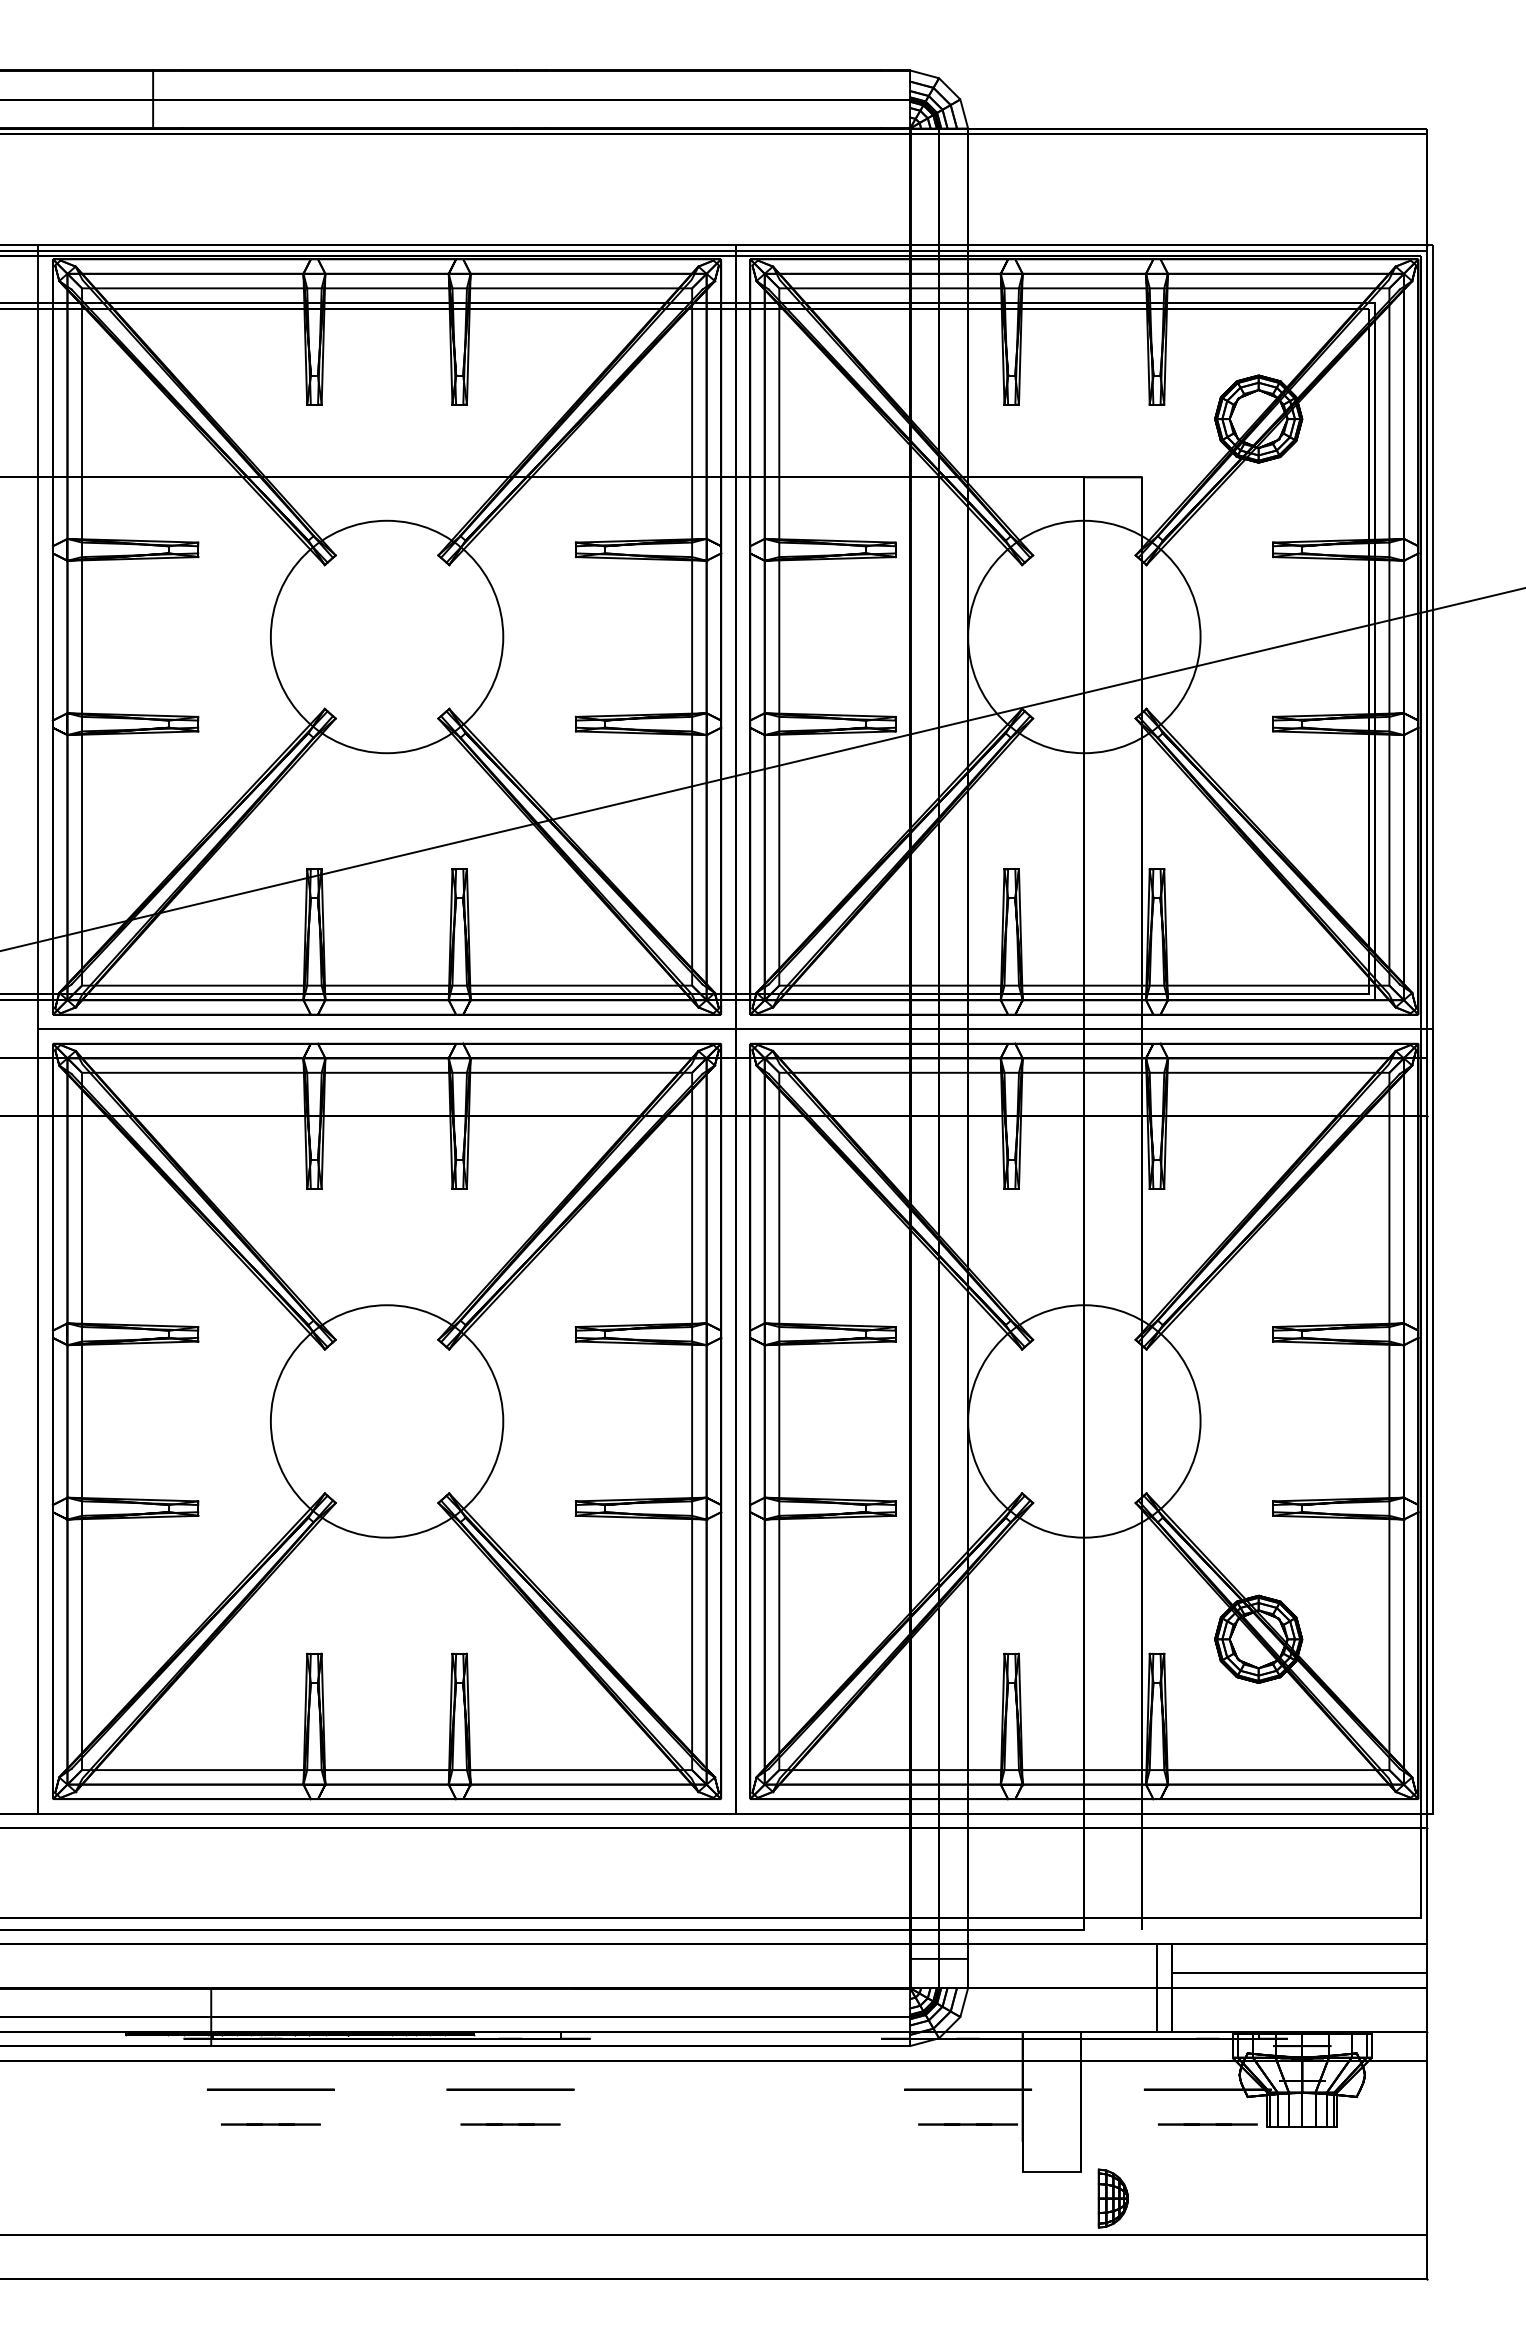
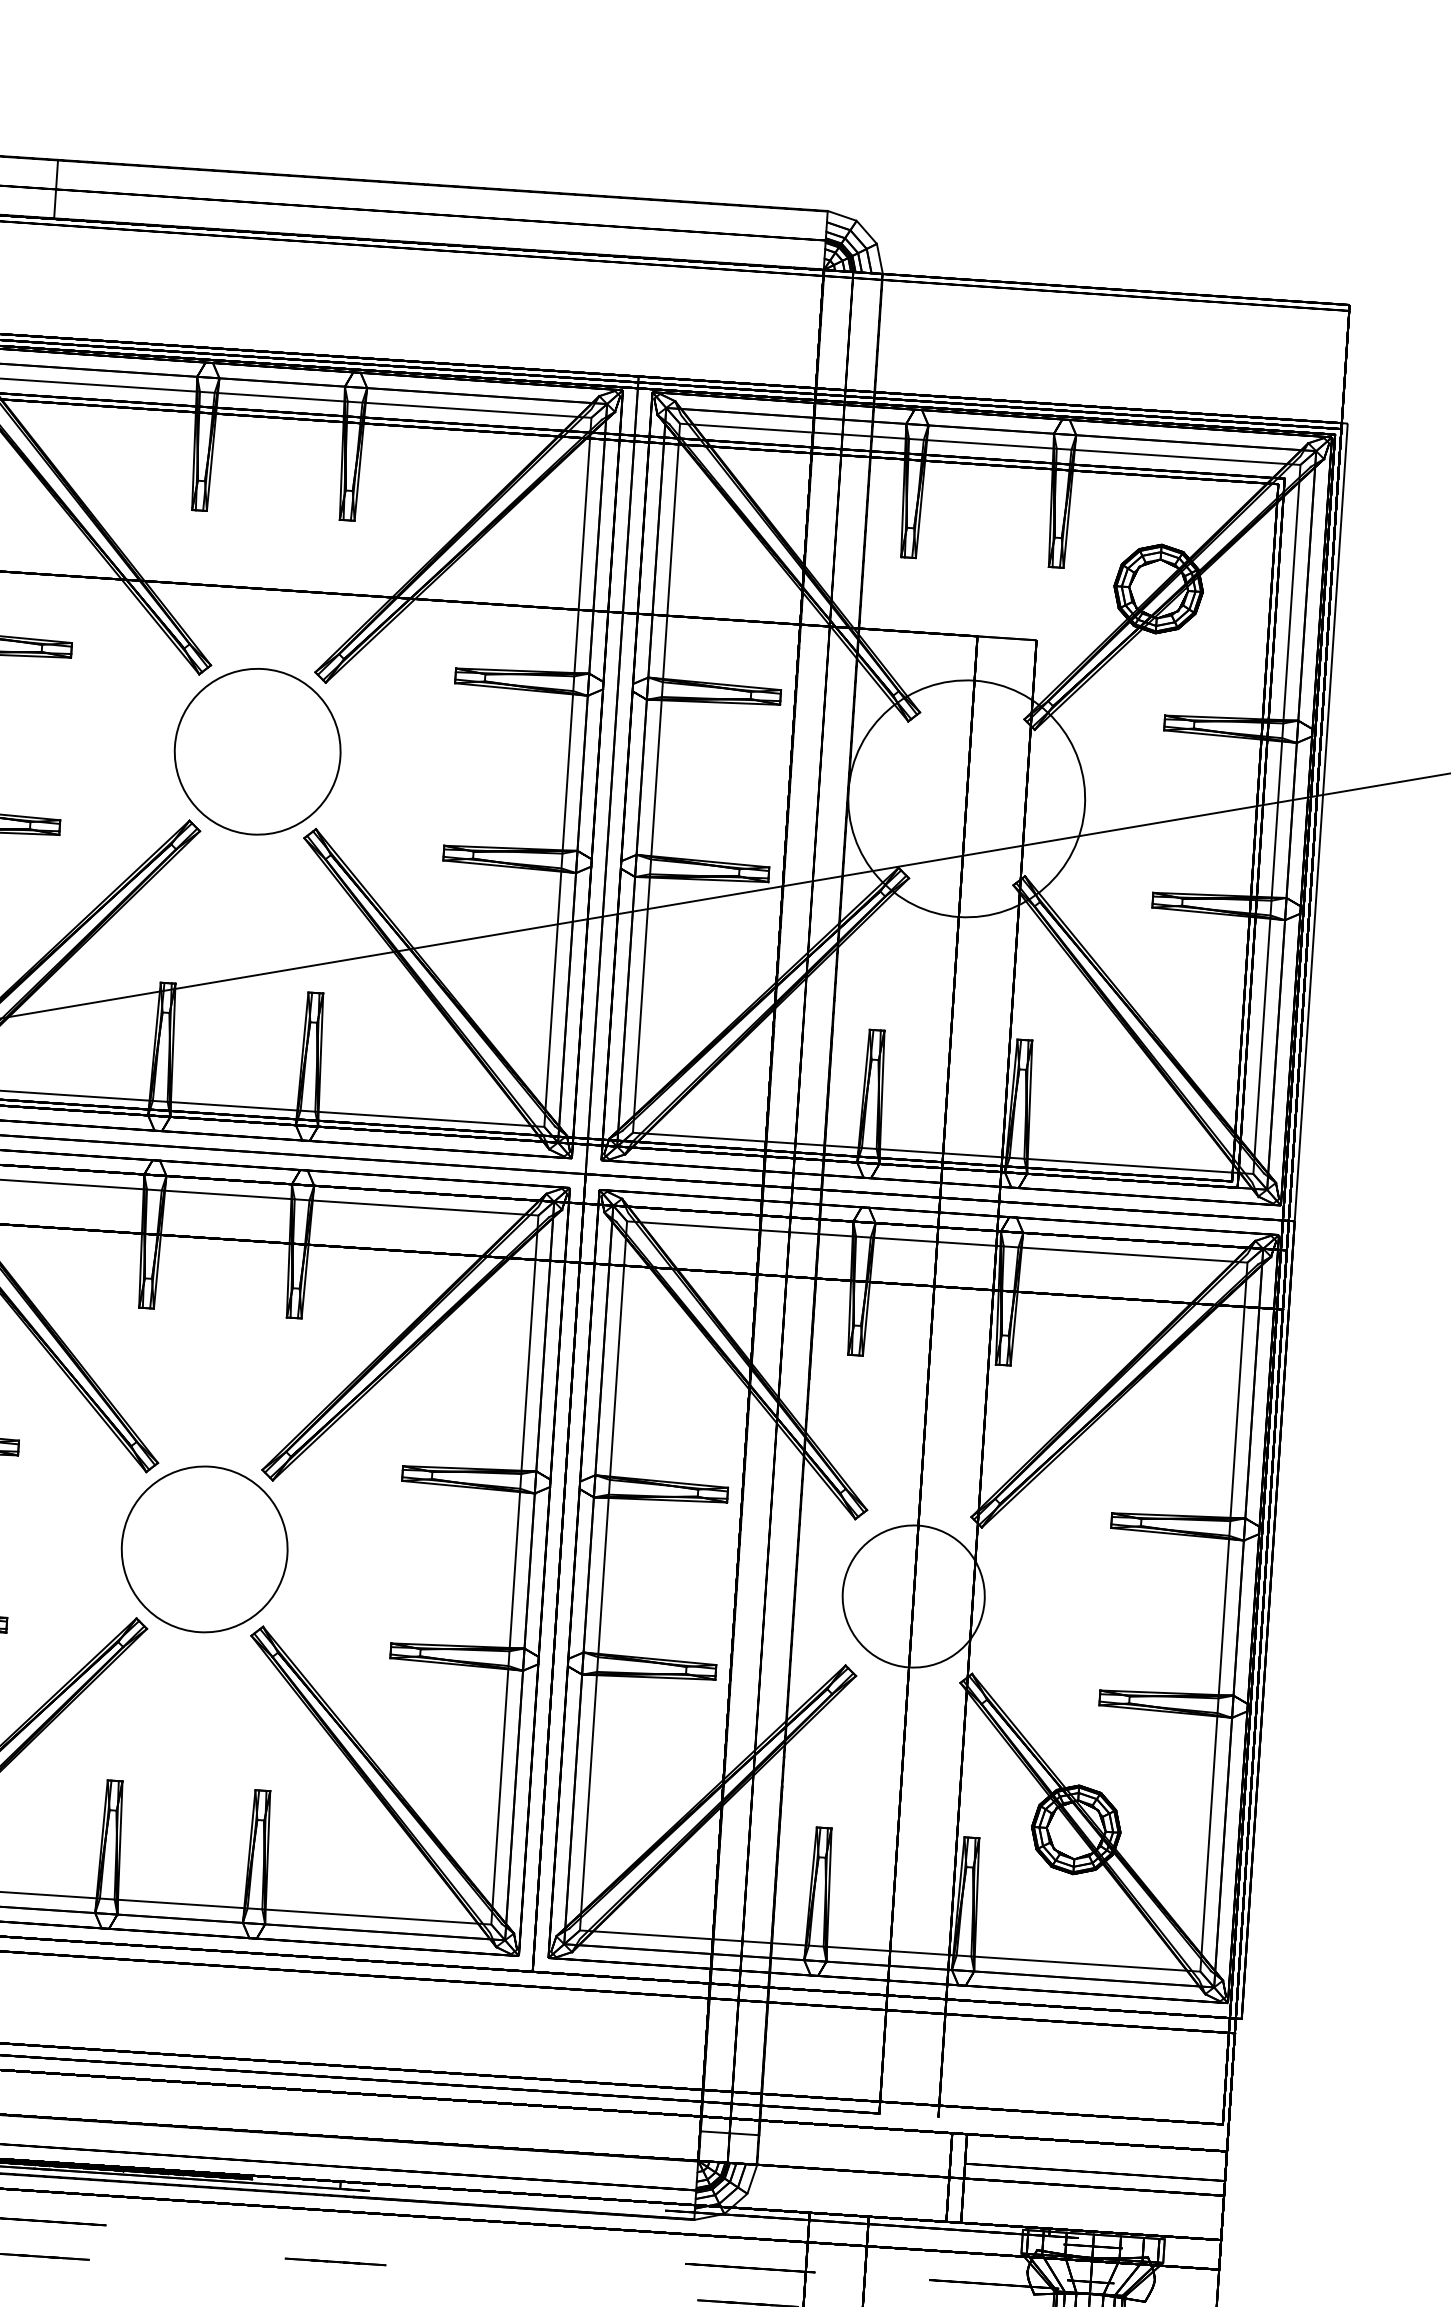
circle: (386, 636) -> (257, 751), size x0.7
circle: (386, 1421) -> (204, 1549), size x0.7
circle: (1084, 1421) -> (913, 1596), size x0.6
circle: (510, 2089) -> (285, 2237), removed
line: (510, 2124) -> (335, 2261), moved

